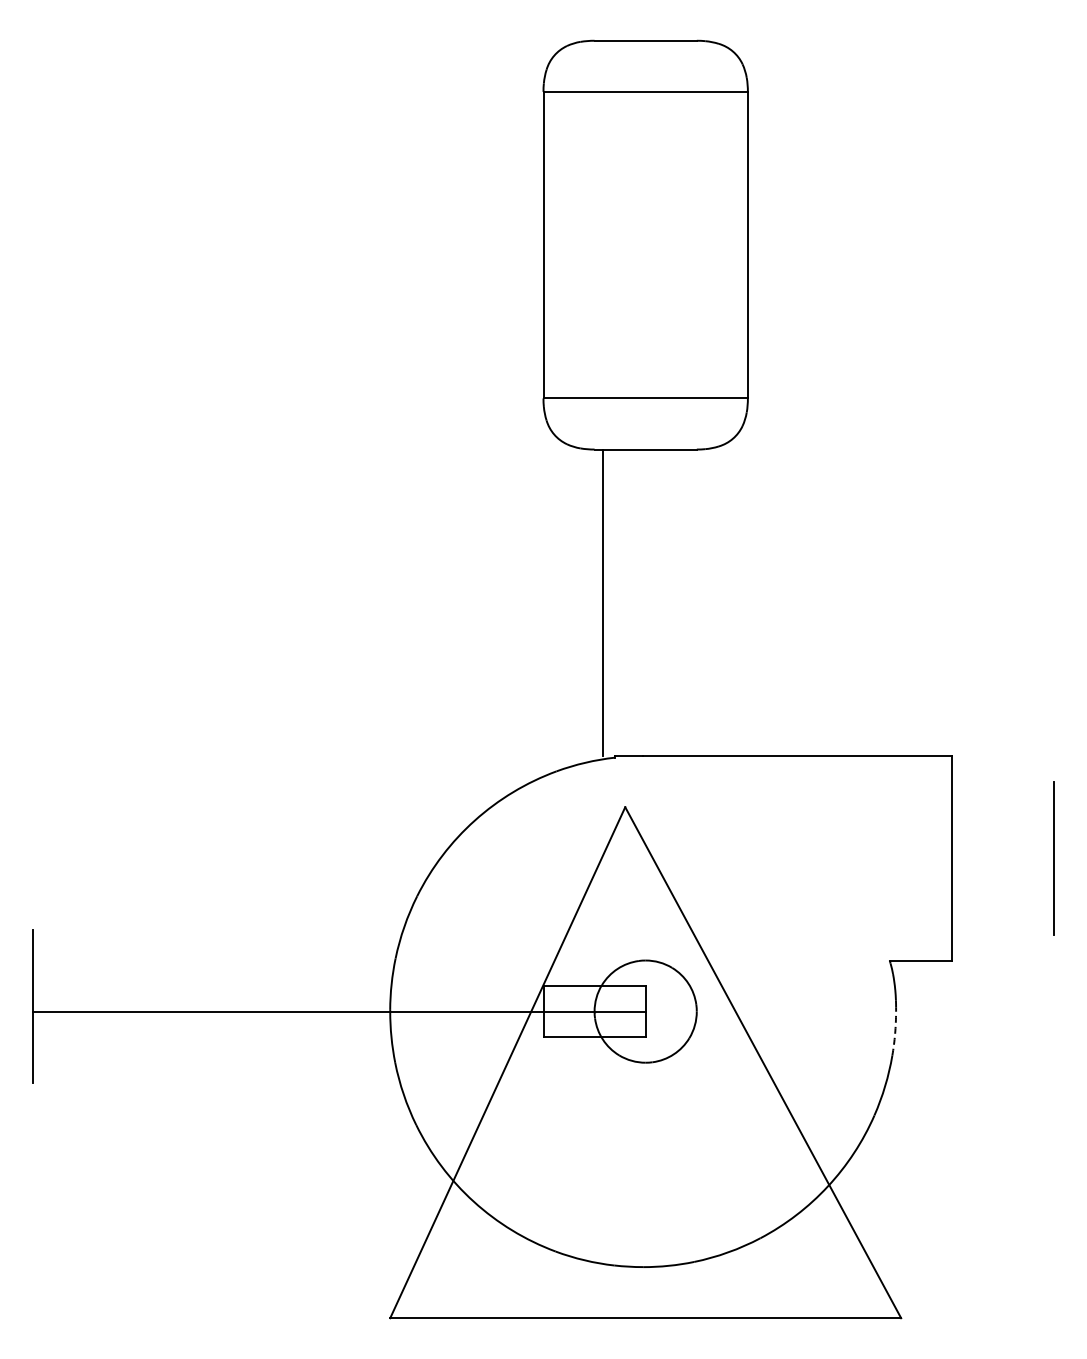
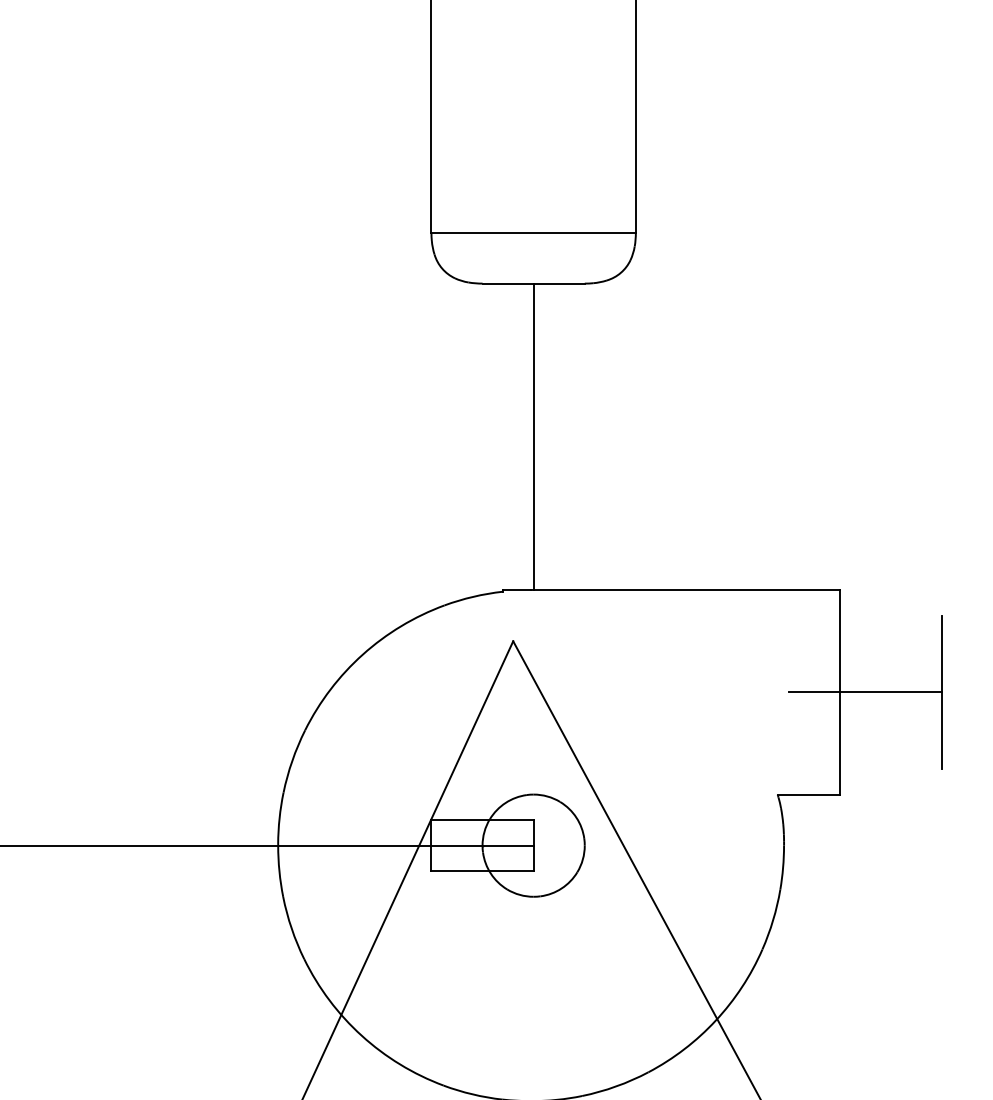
line: (602, 602) -> (533, 436), moved
line: (977, 858) -> (865, 692), added
arc: (895, 1033) -> (783, 867), dashed -> solid

